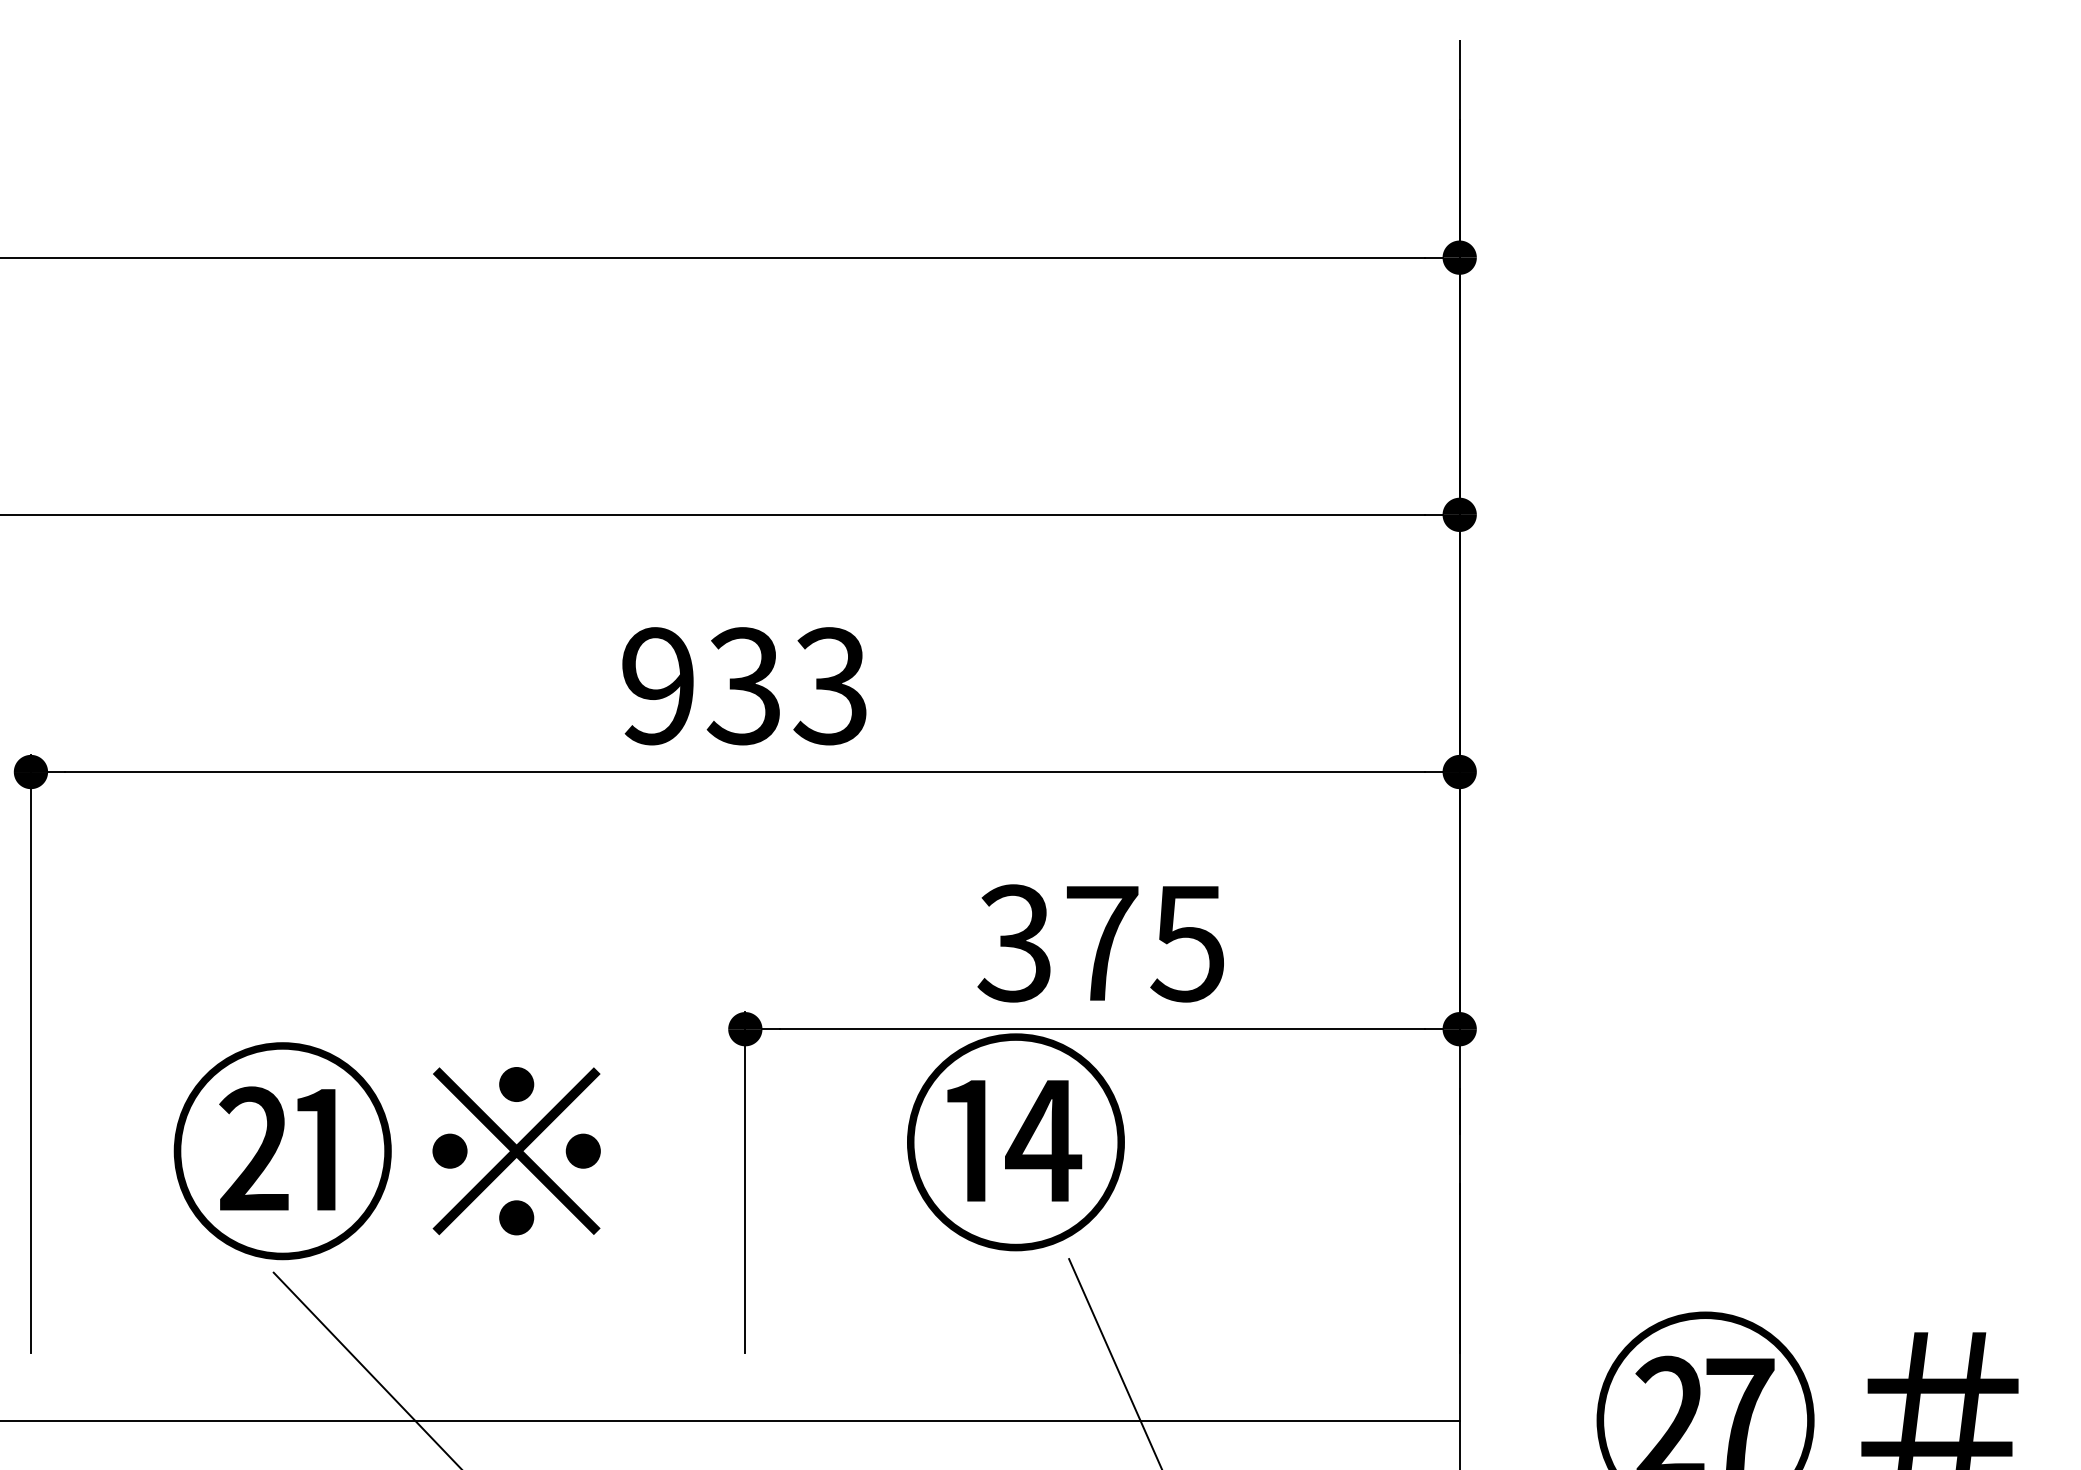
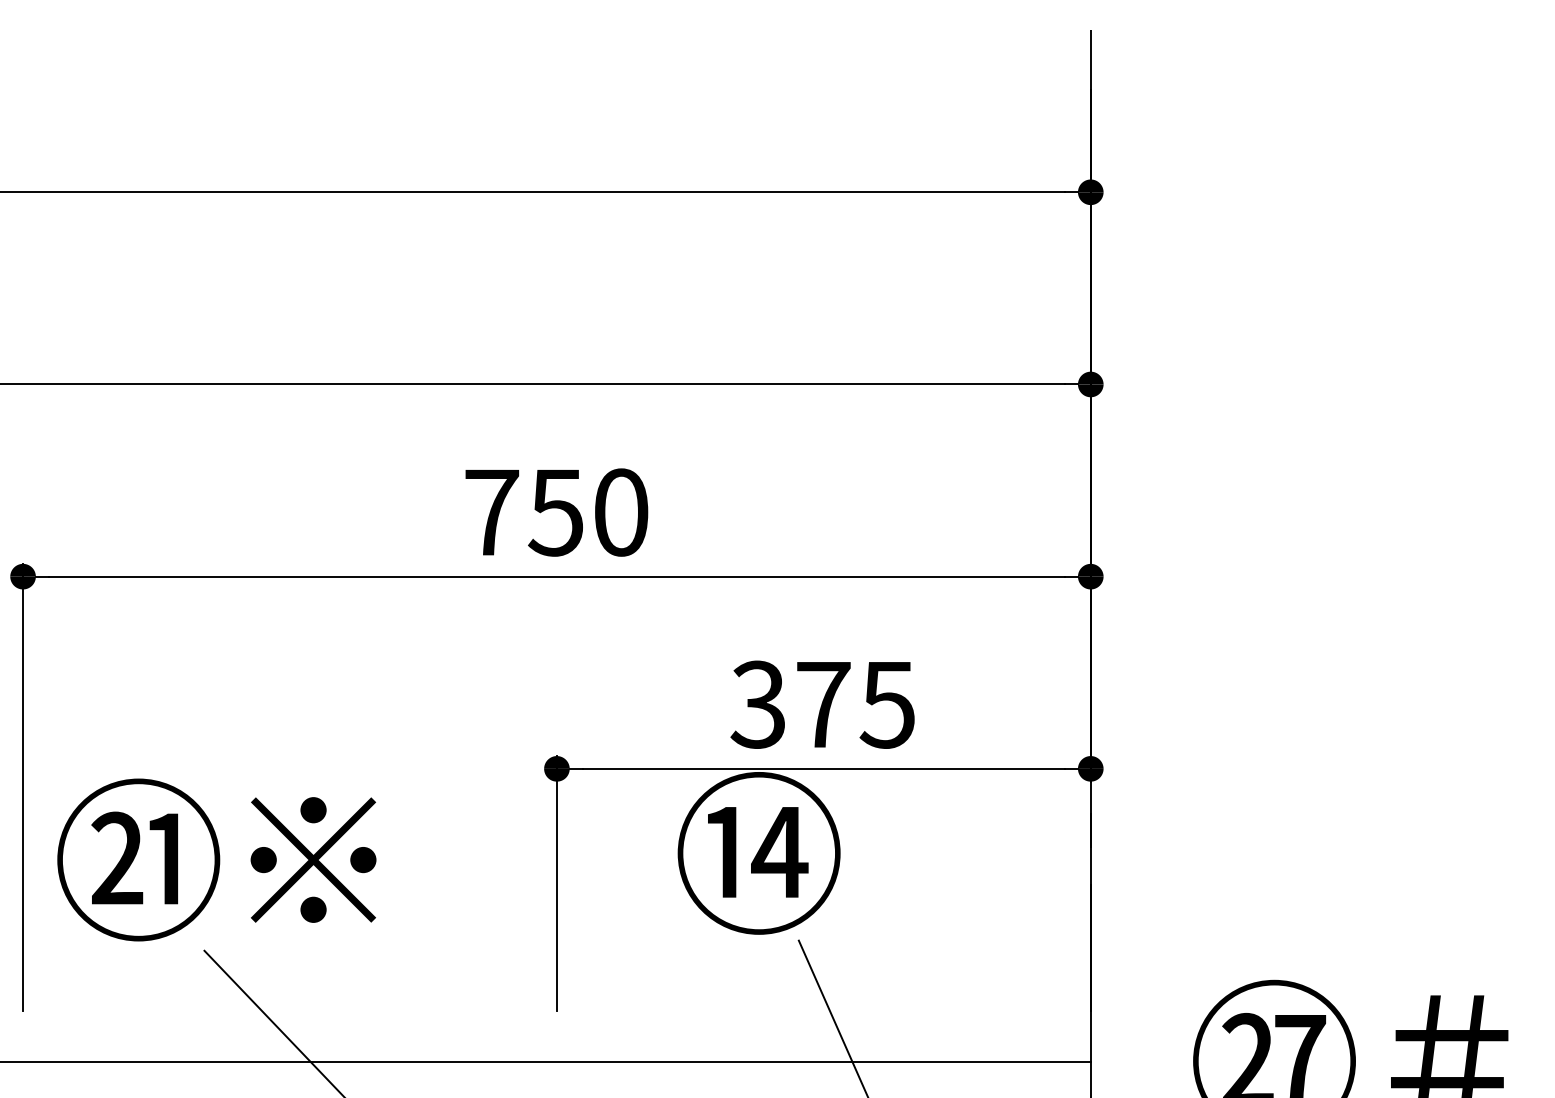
text: (744, 686) -> (556, 512), 933 -> 750
text: (386, 1151) -> (216, 860), moved

